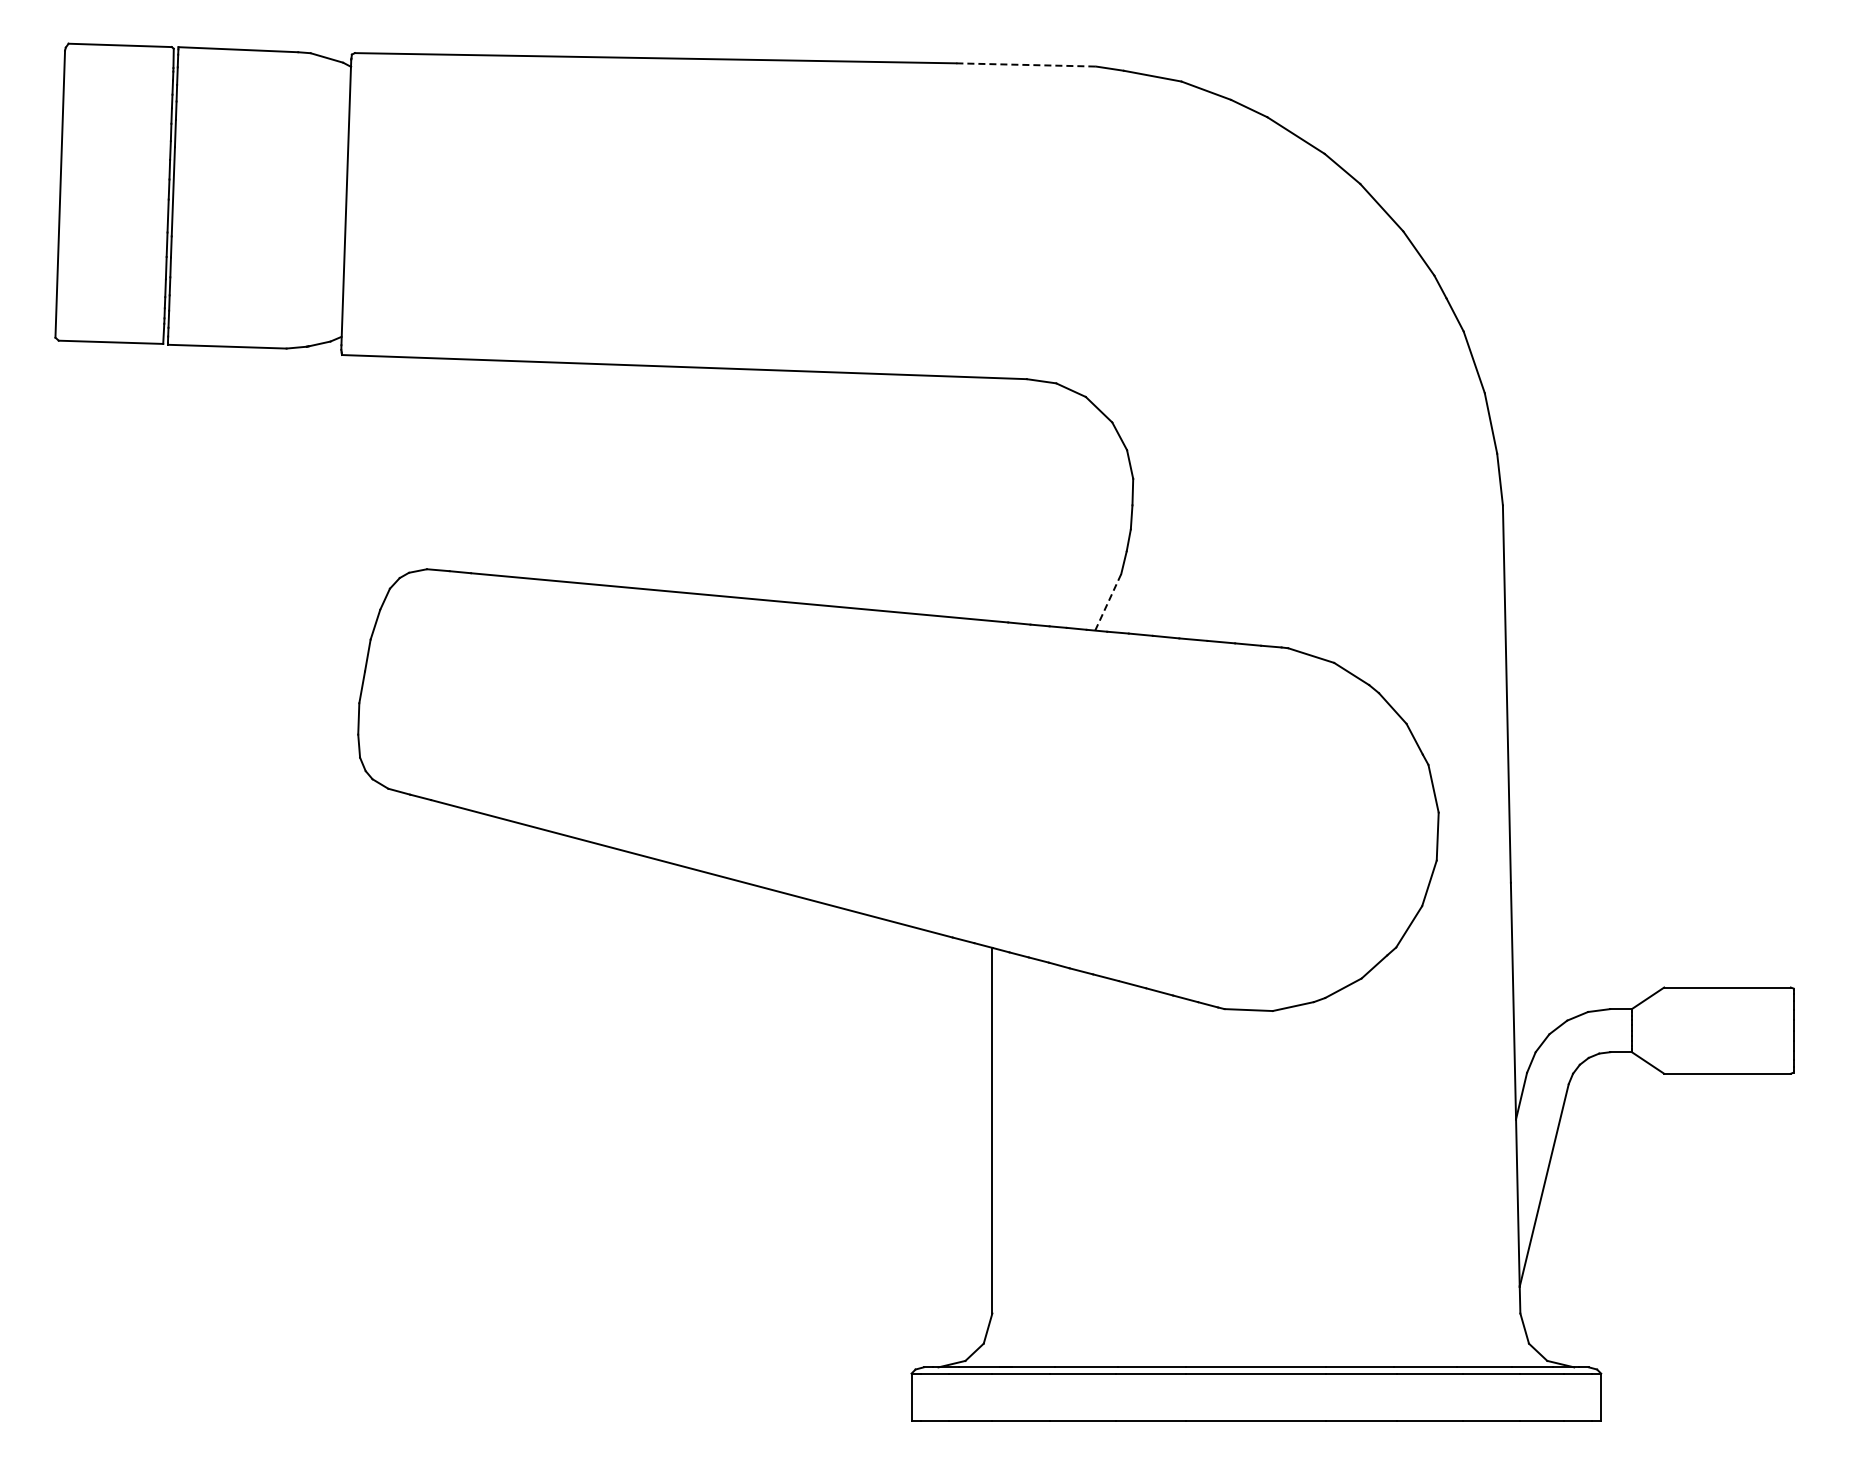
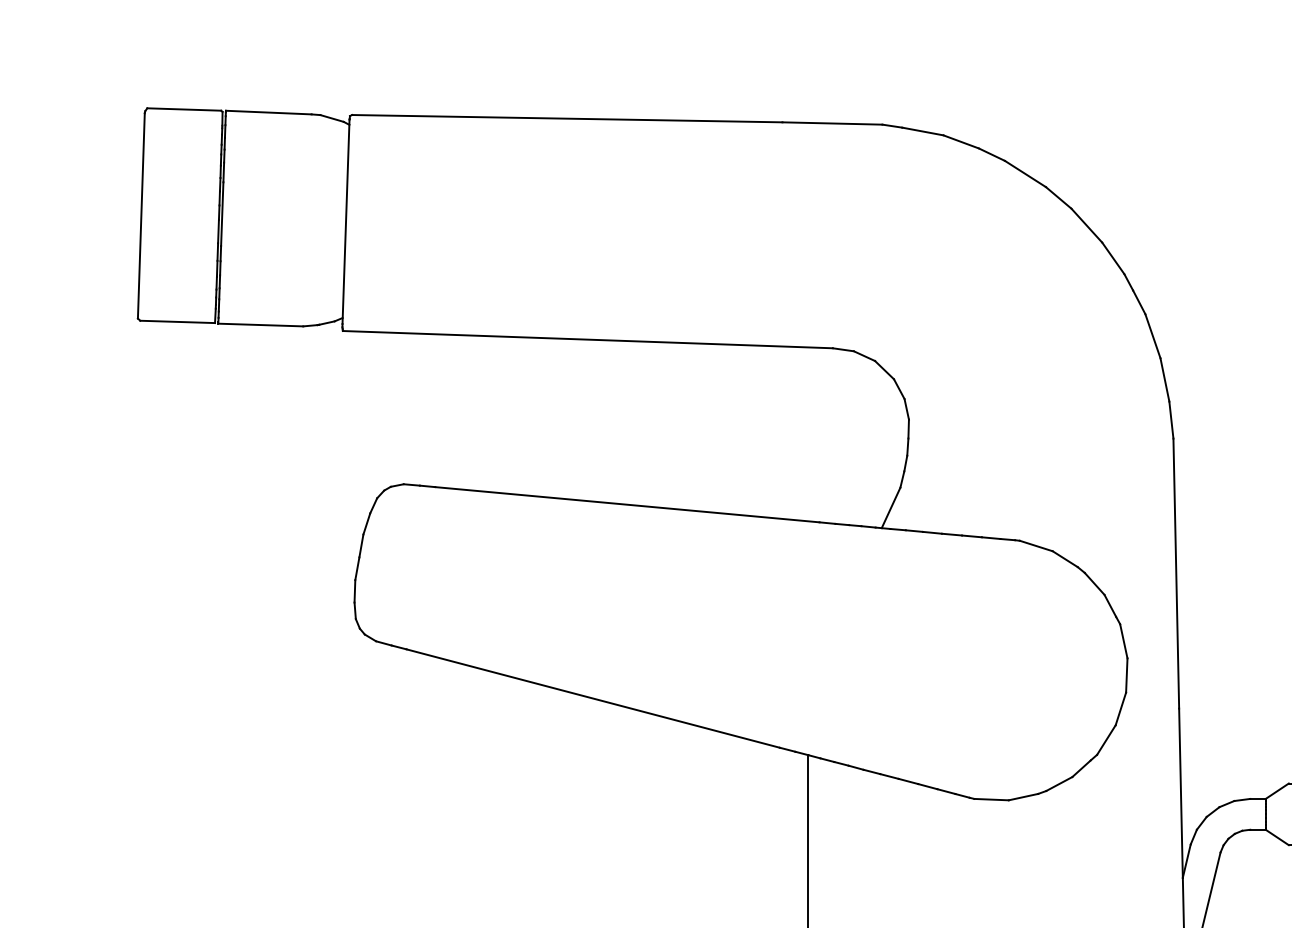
line: (1026, 64) -> (832, 123), dashed -> solid
line: (1108, 601) -> (891, 507), dashed -> solid

